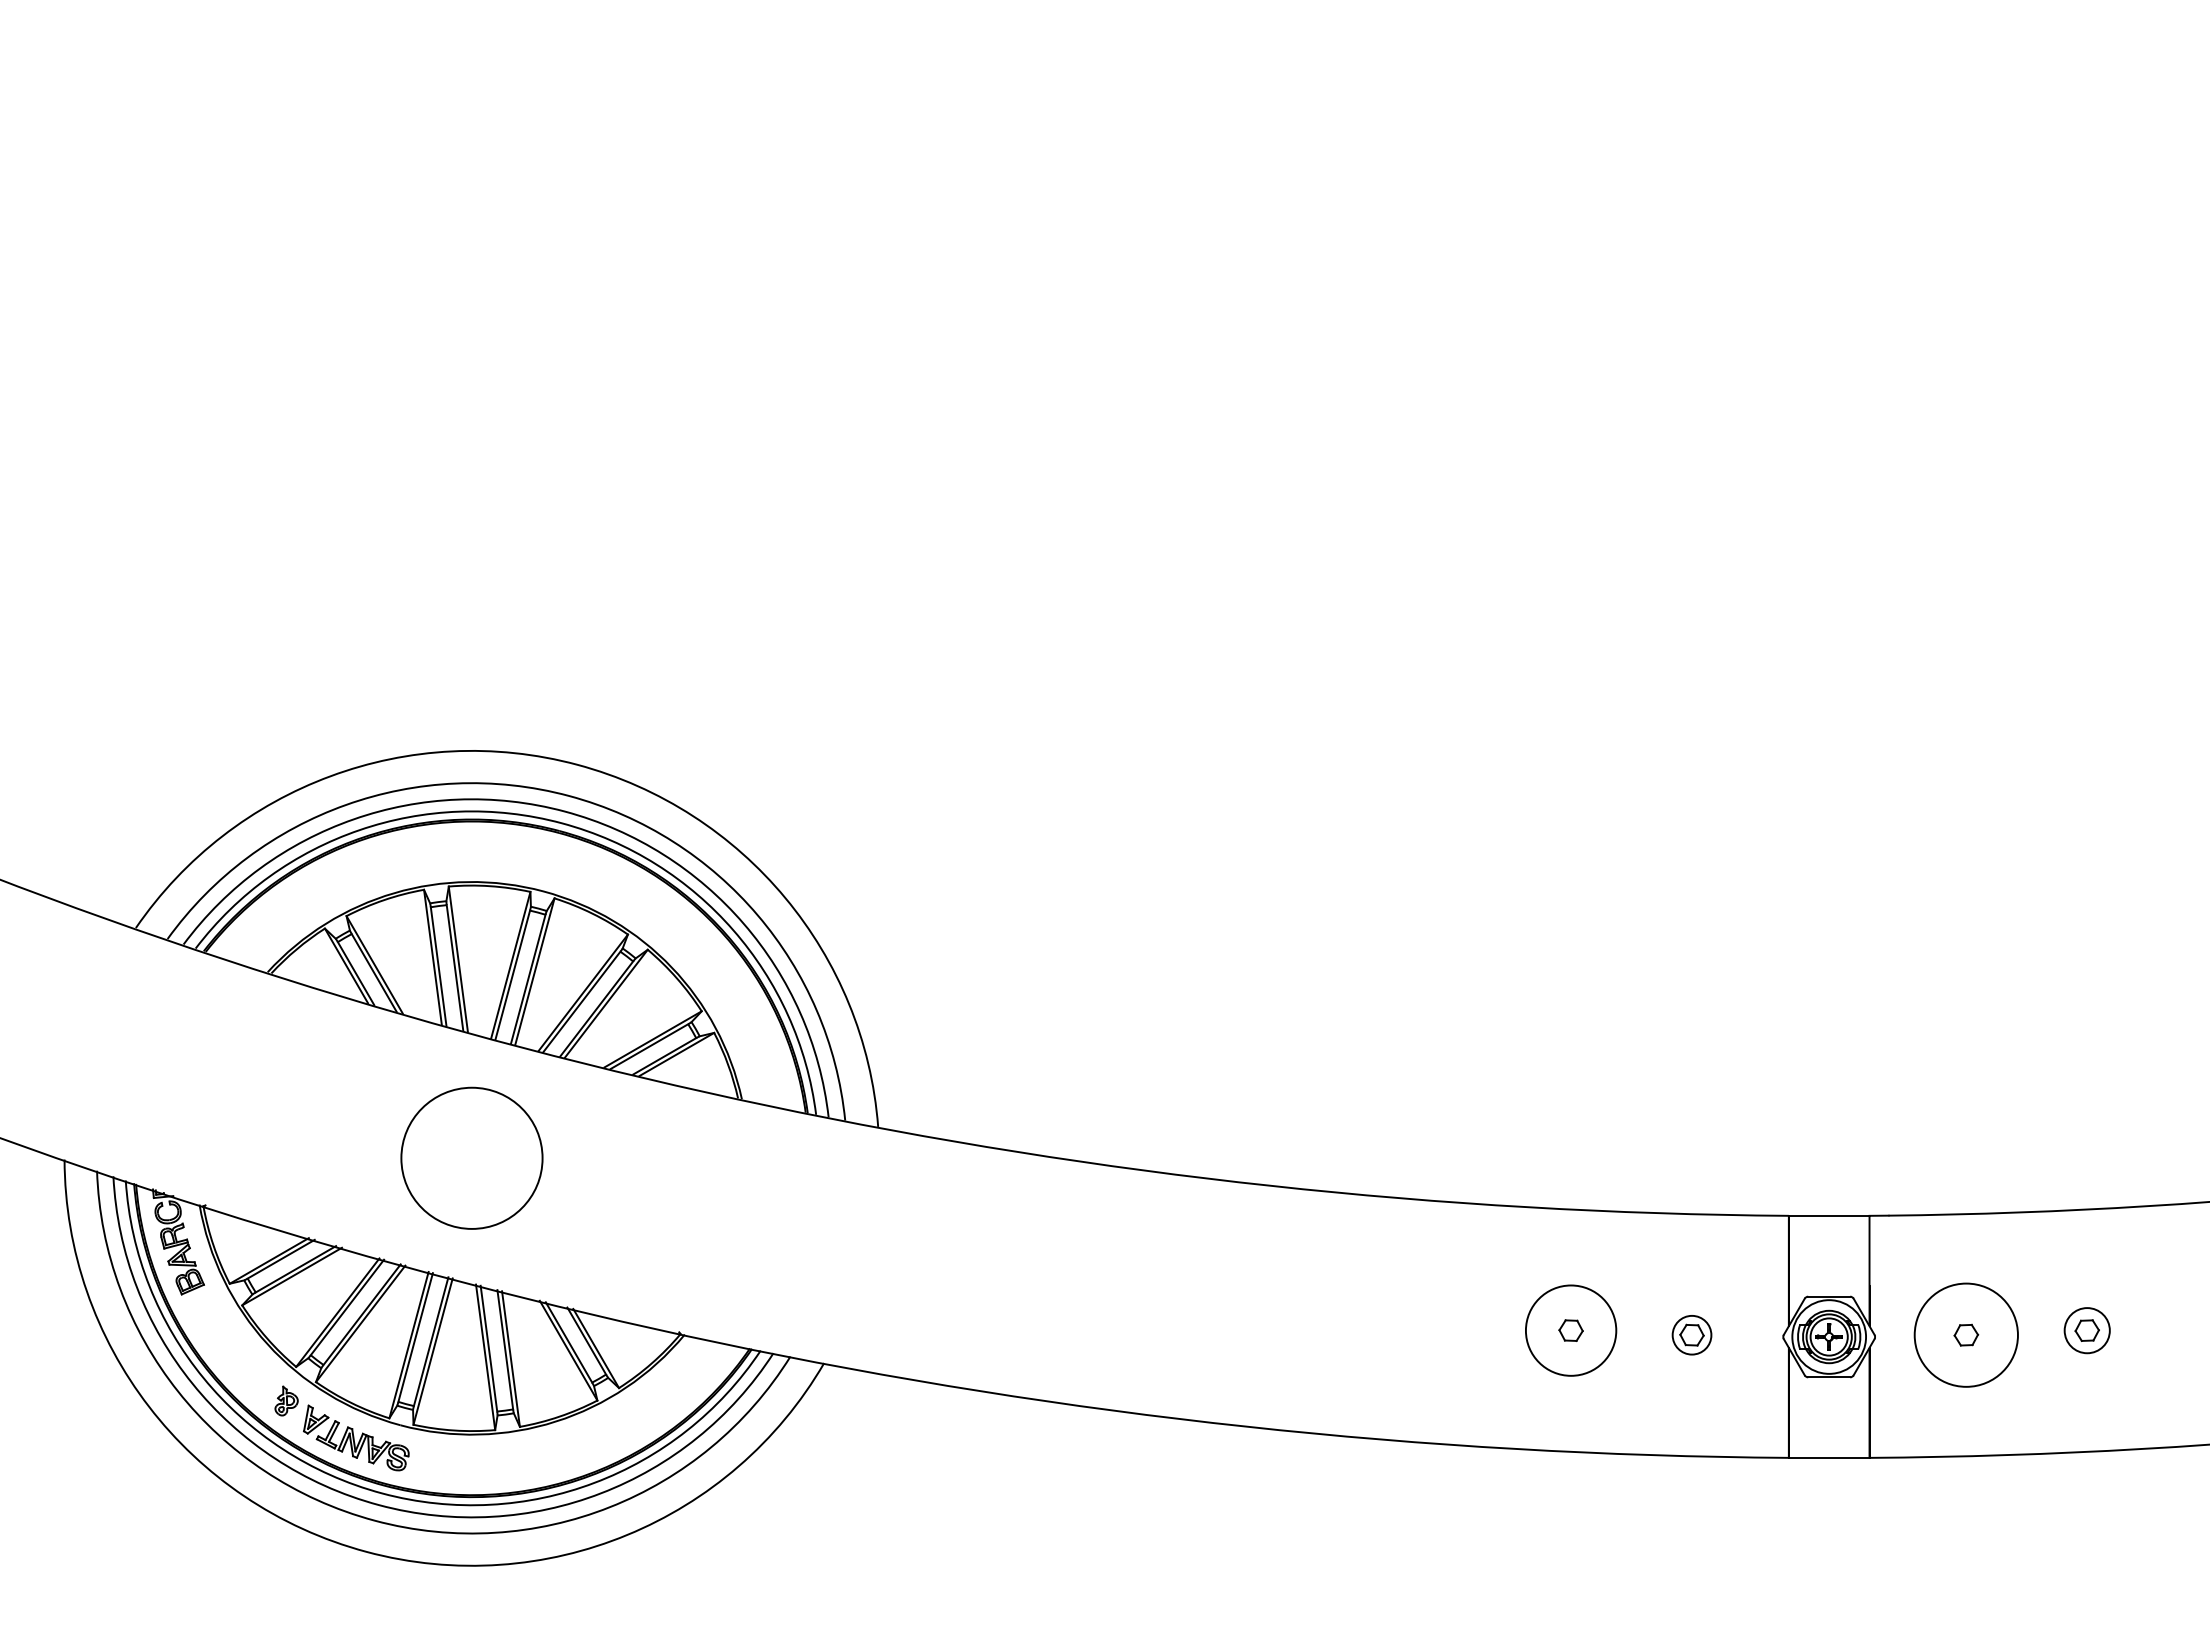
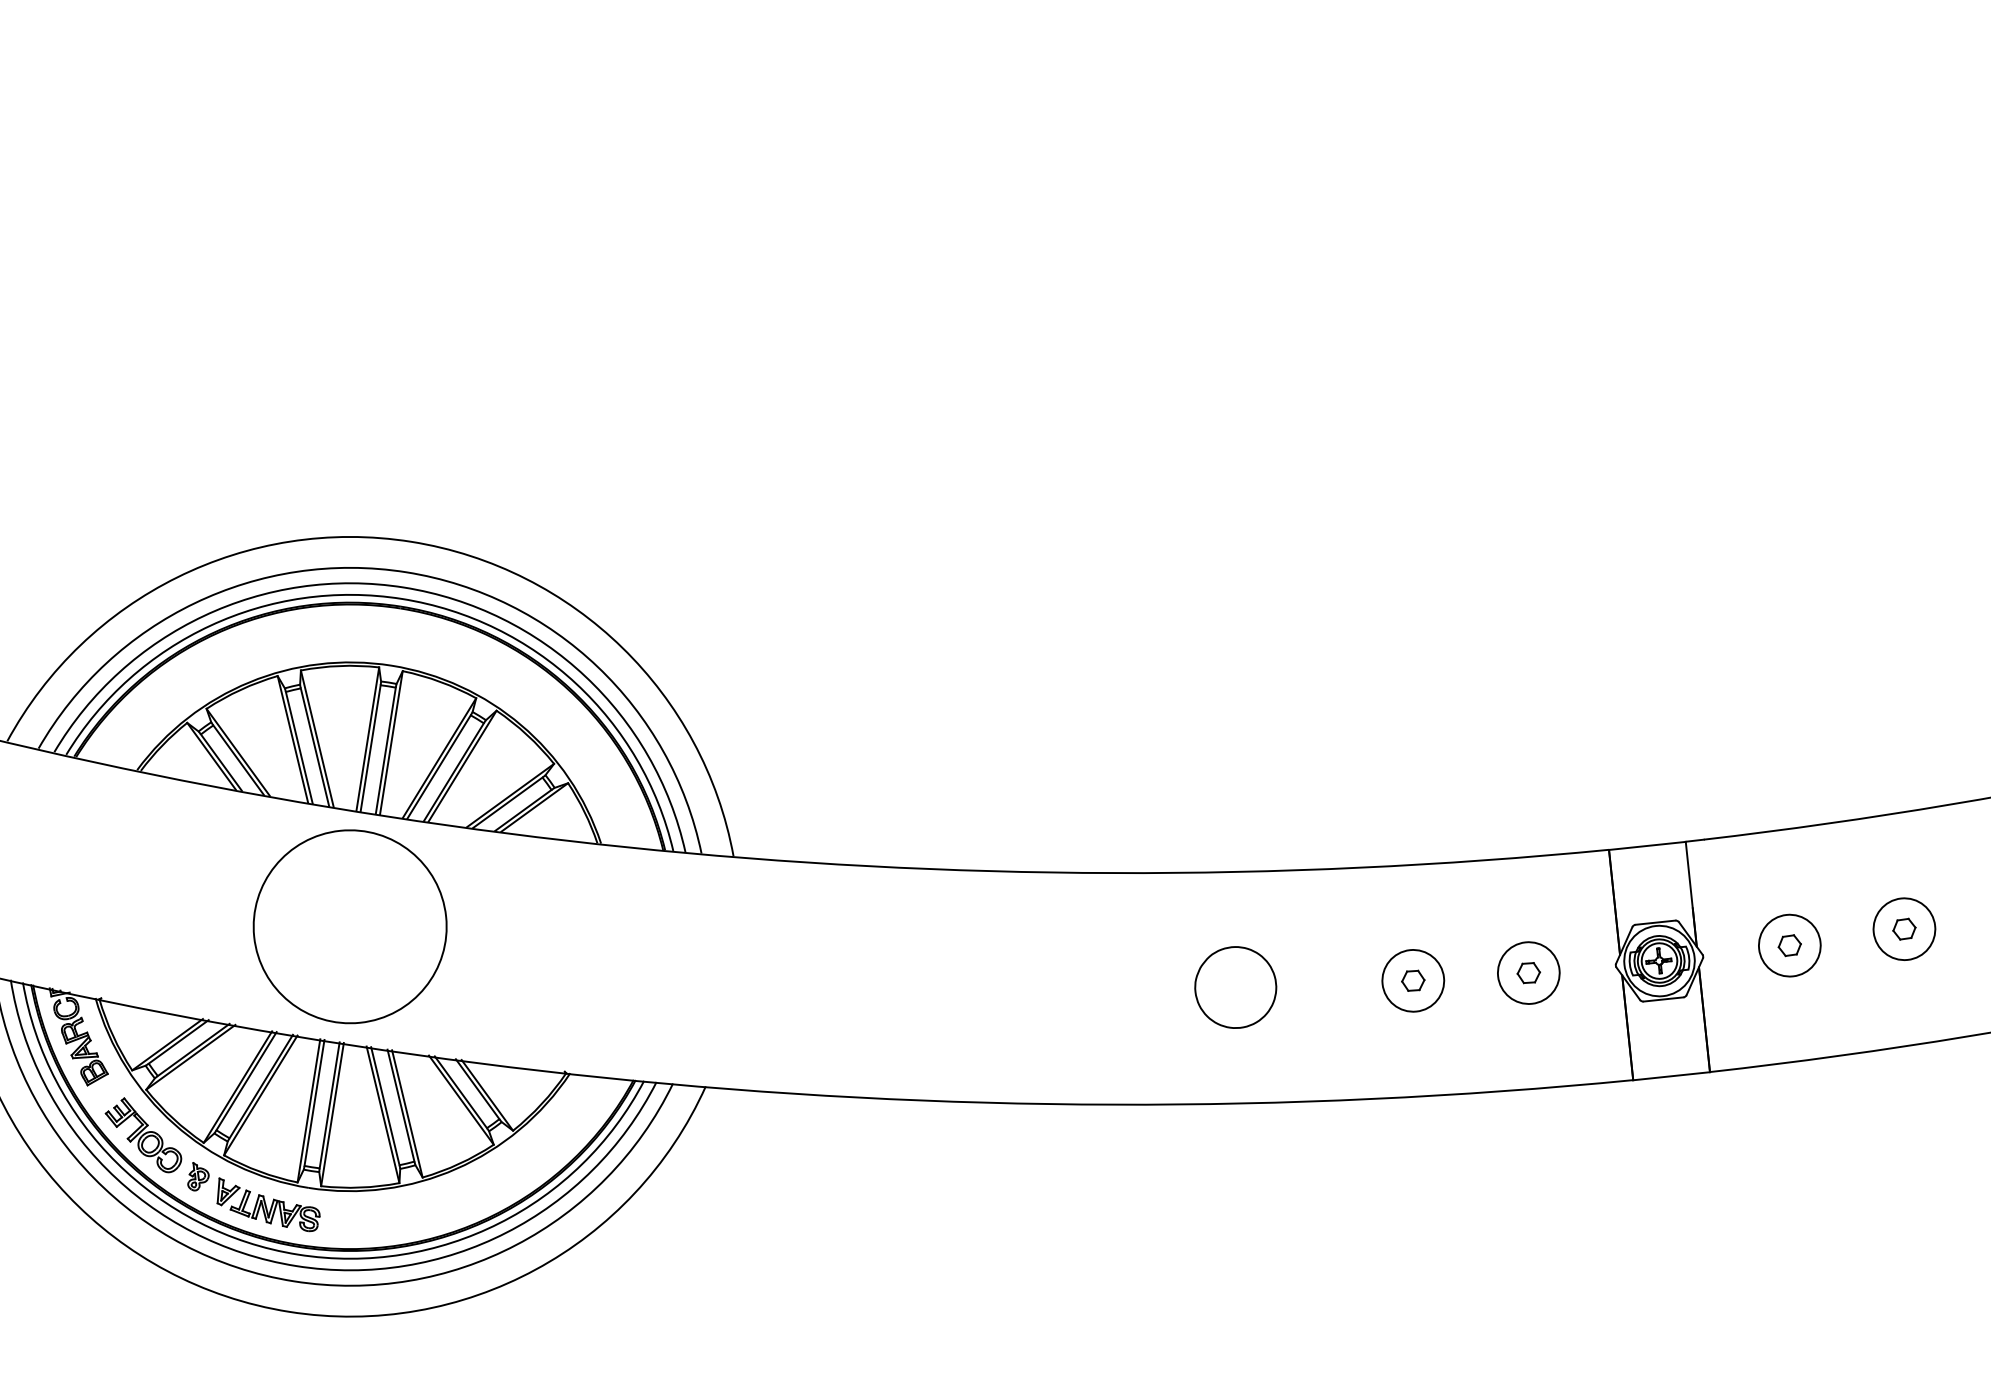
circle: (471, 1158) -> (349, 927), size x1.43
part: (1385, 1318) -> (1235, 987), added
circle: (1570, 1330) -> (1412, 980), size x0.71
circle: (2087, 1330) -> (1904, 929), size x1.43
circle: (1691, 1334) -> (1528, 972), size x1.67
circle: (1966, 1334) -> (1789, 944), size x0.62
part: (233, 1352) -> (142, 1135), added

